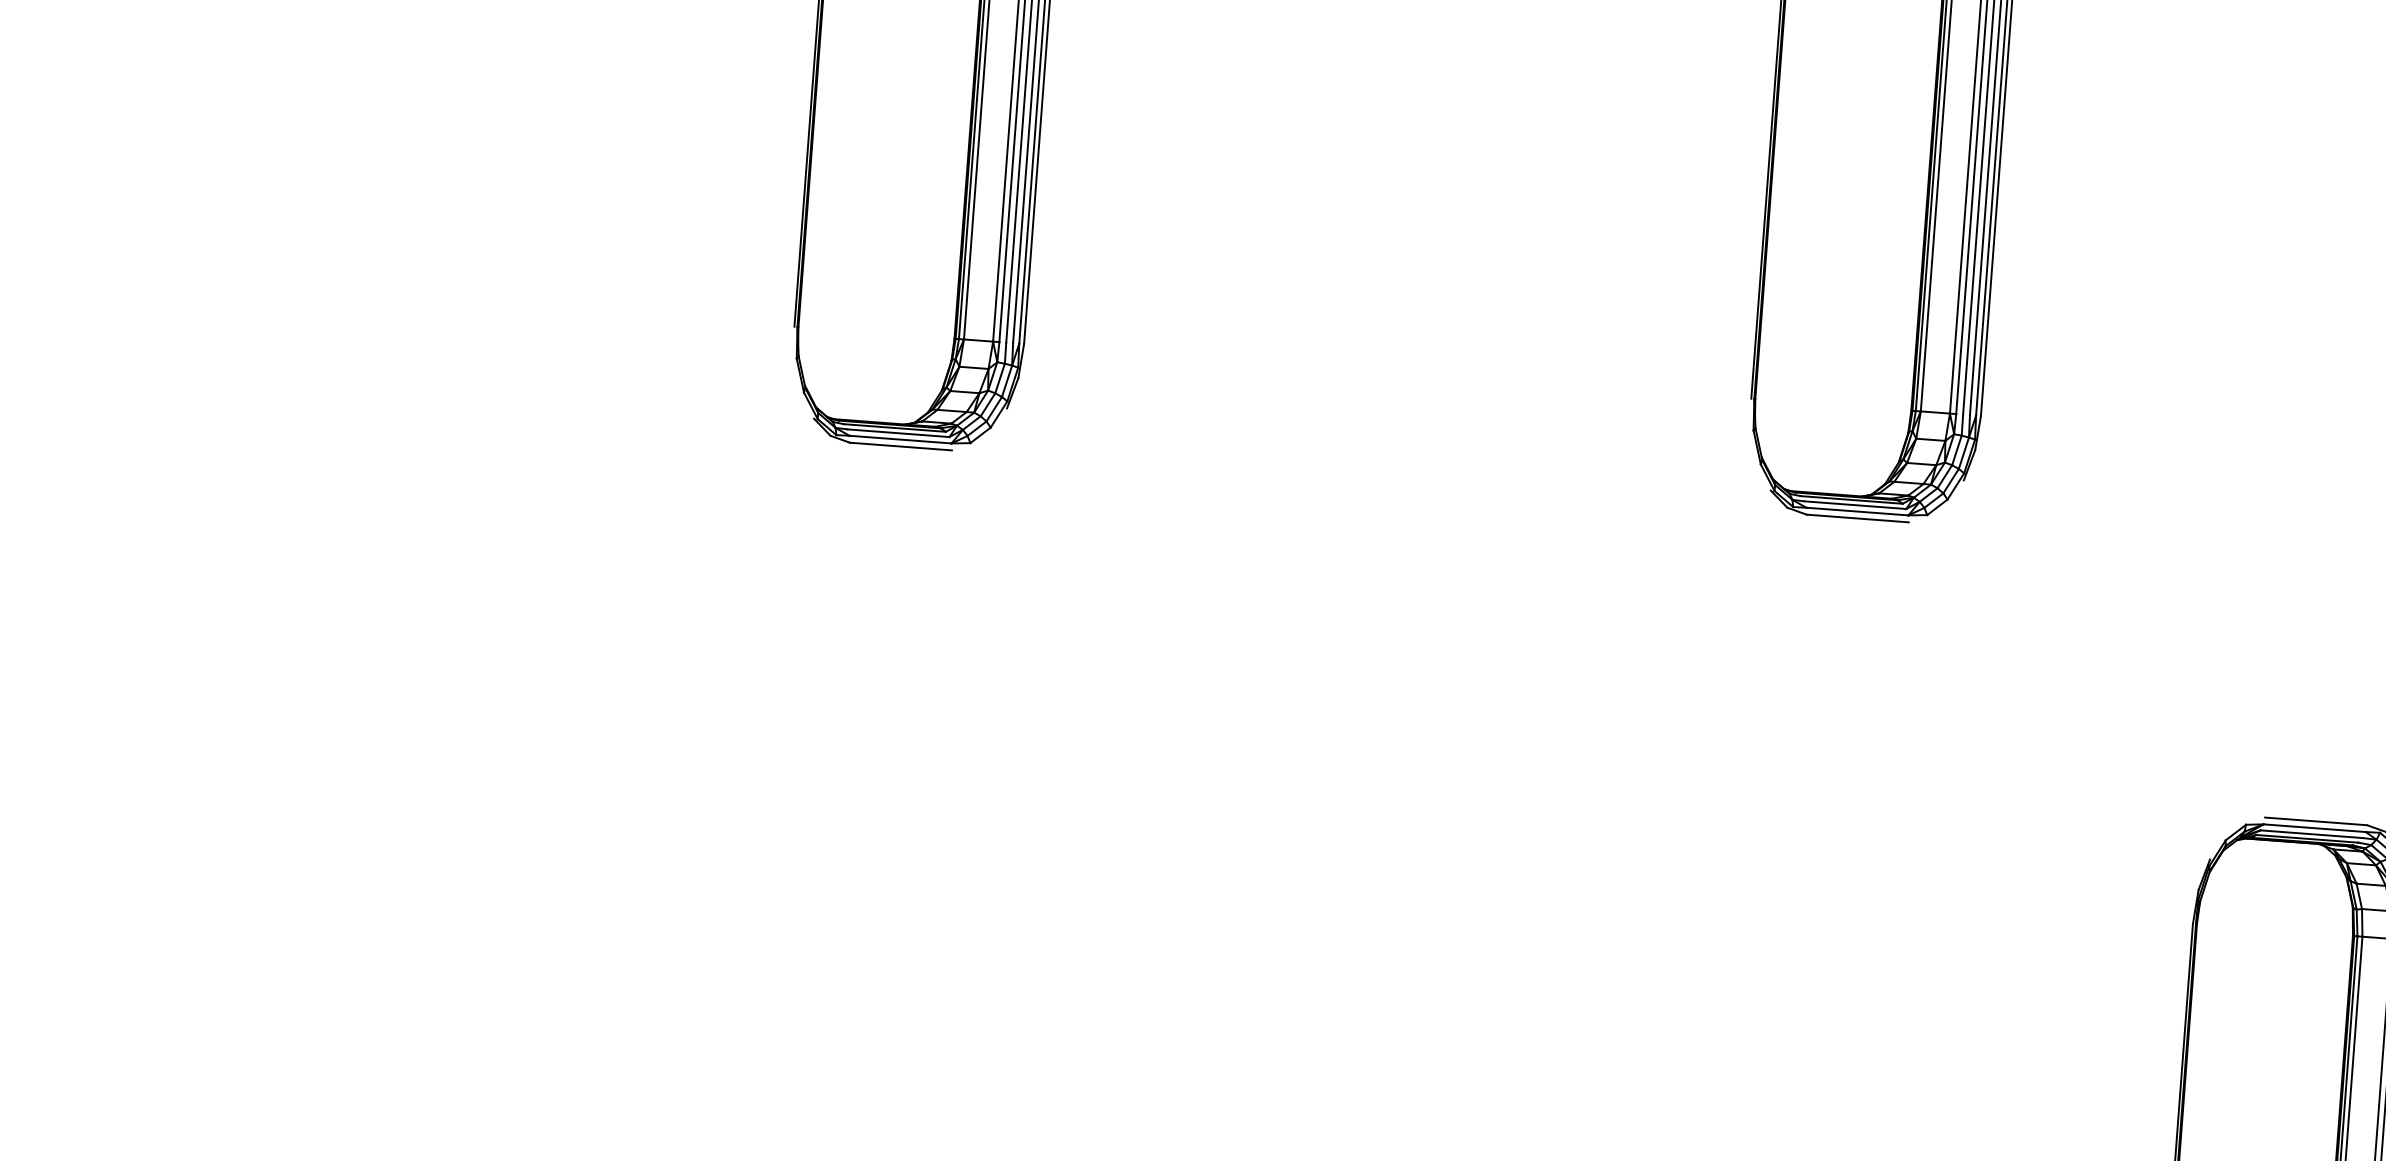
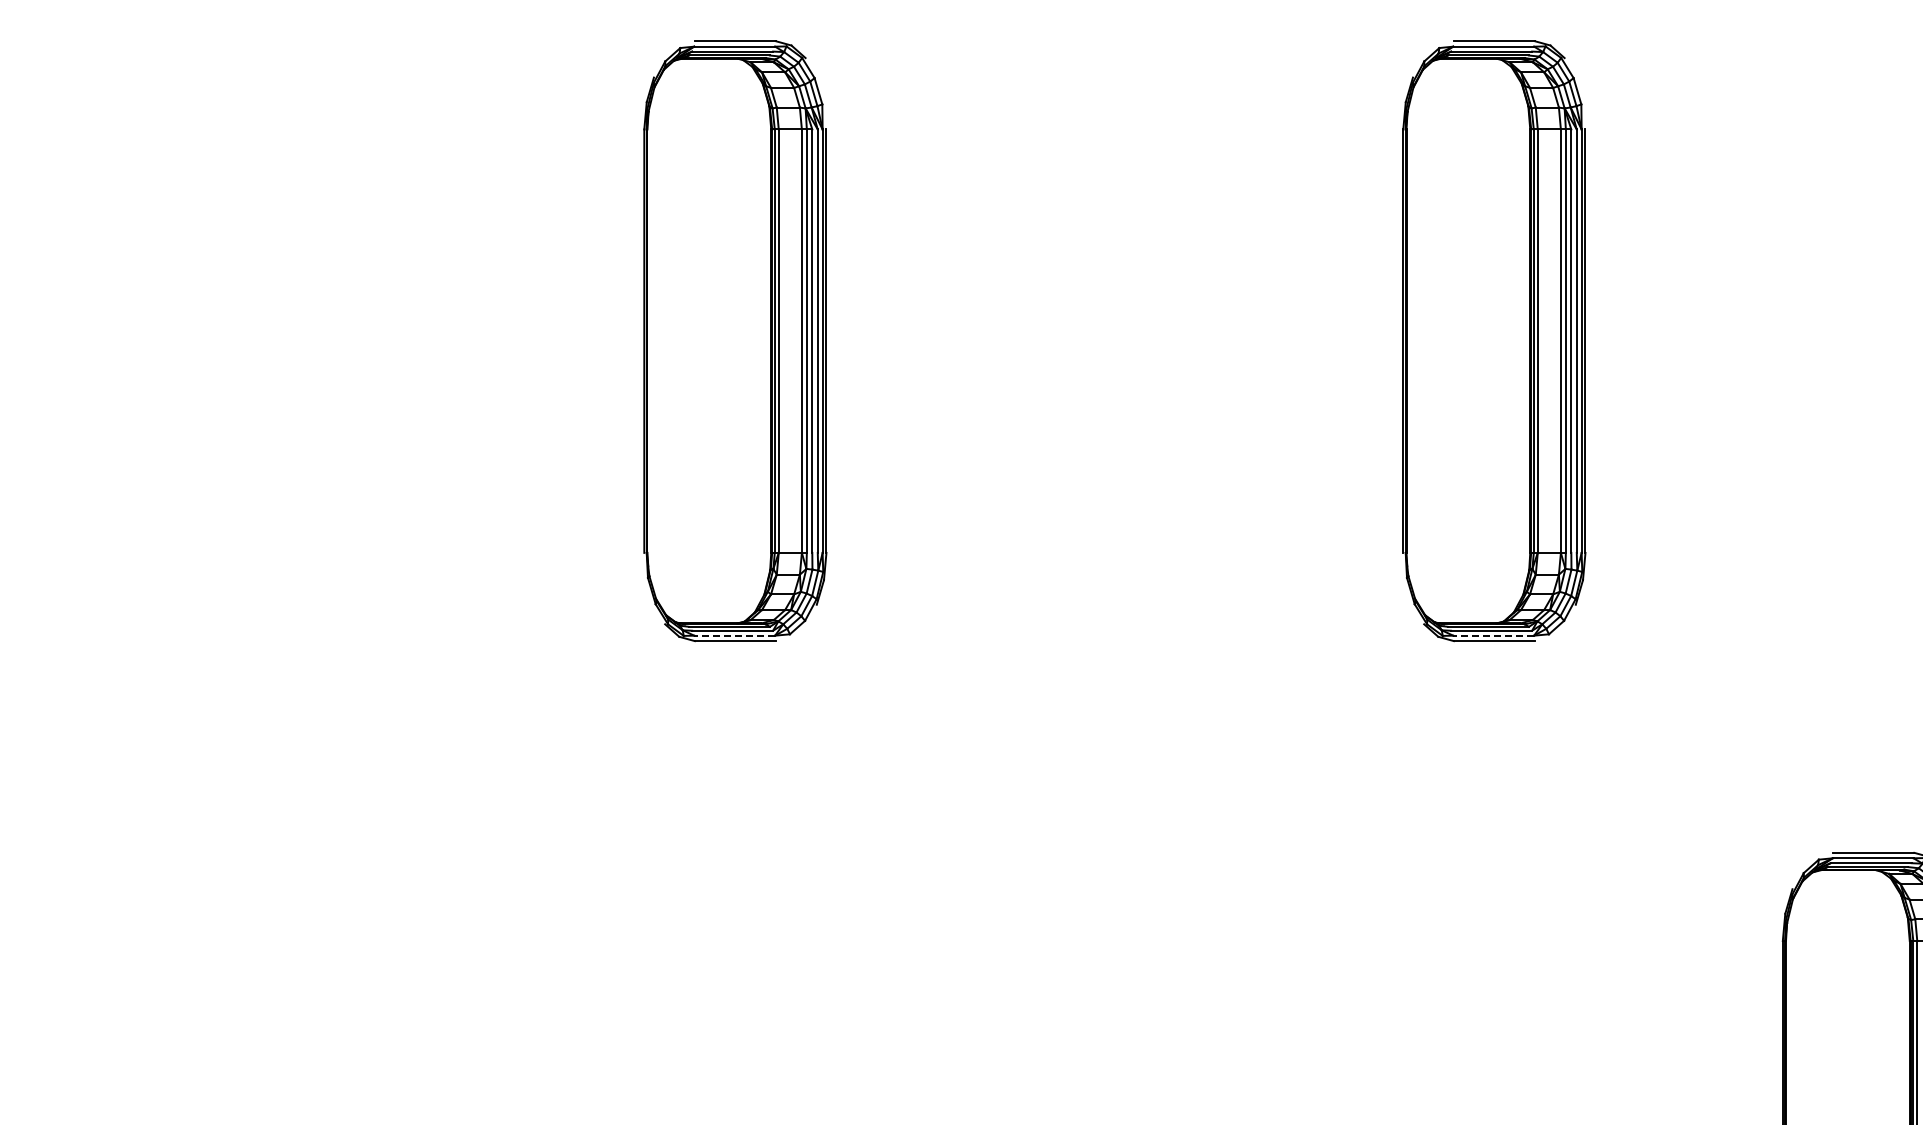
line: (900, 439) -> (734, 635), solid -> dashed
line: (1857, 511) -> (1493, 635), solid -> dashed

